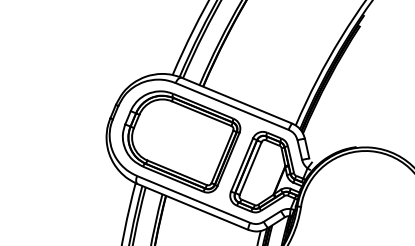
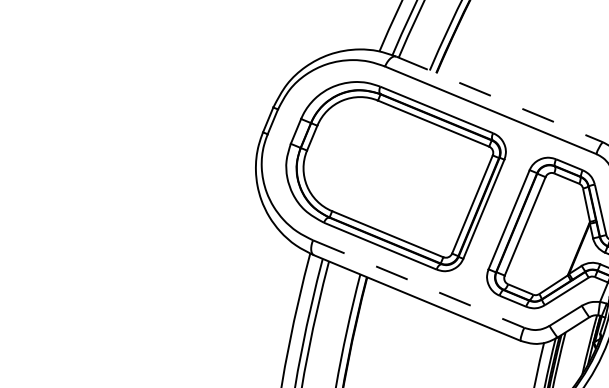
line: (236, 100) -> (498, 99), solid -> dashed
line: (194, 199) -> (420, 284), solid -> dashed

